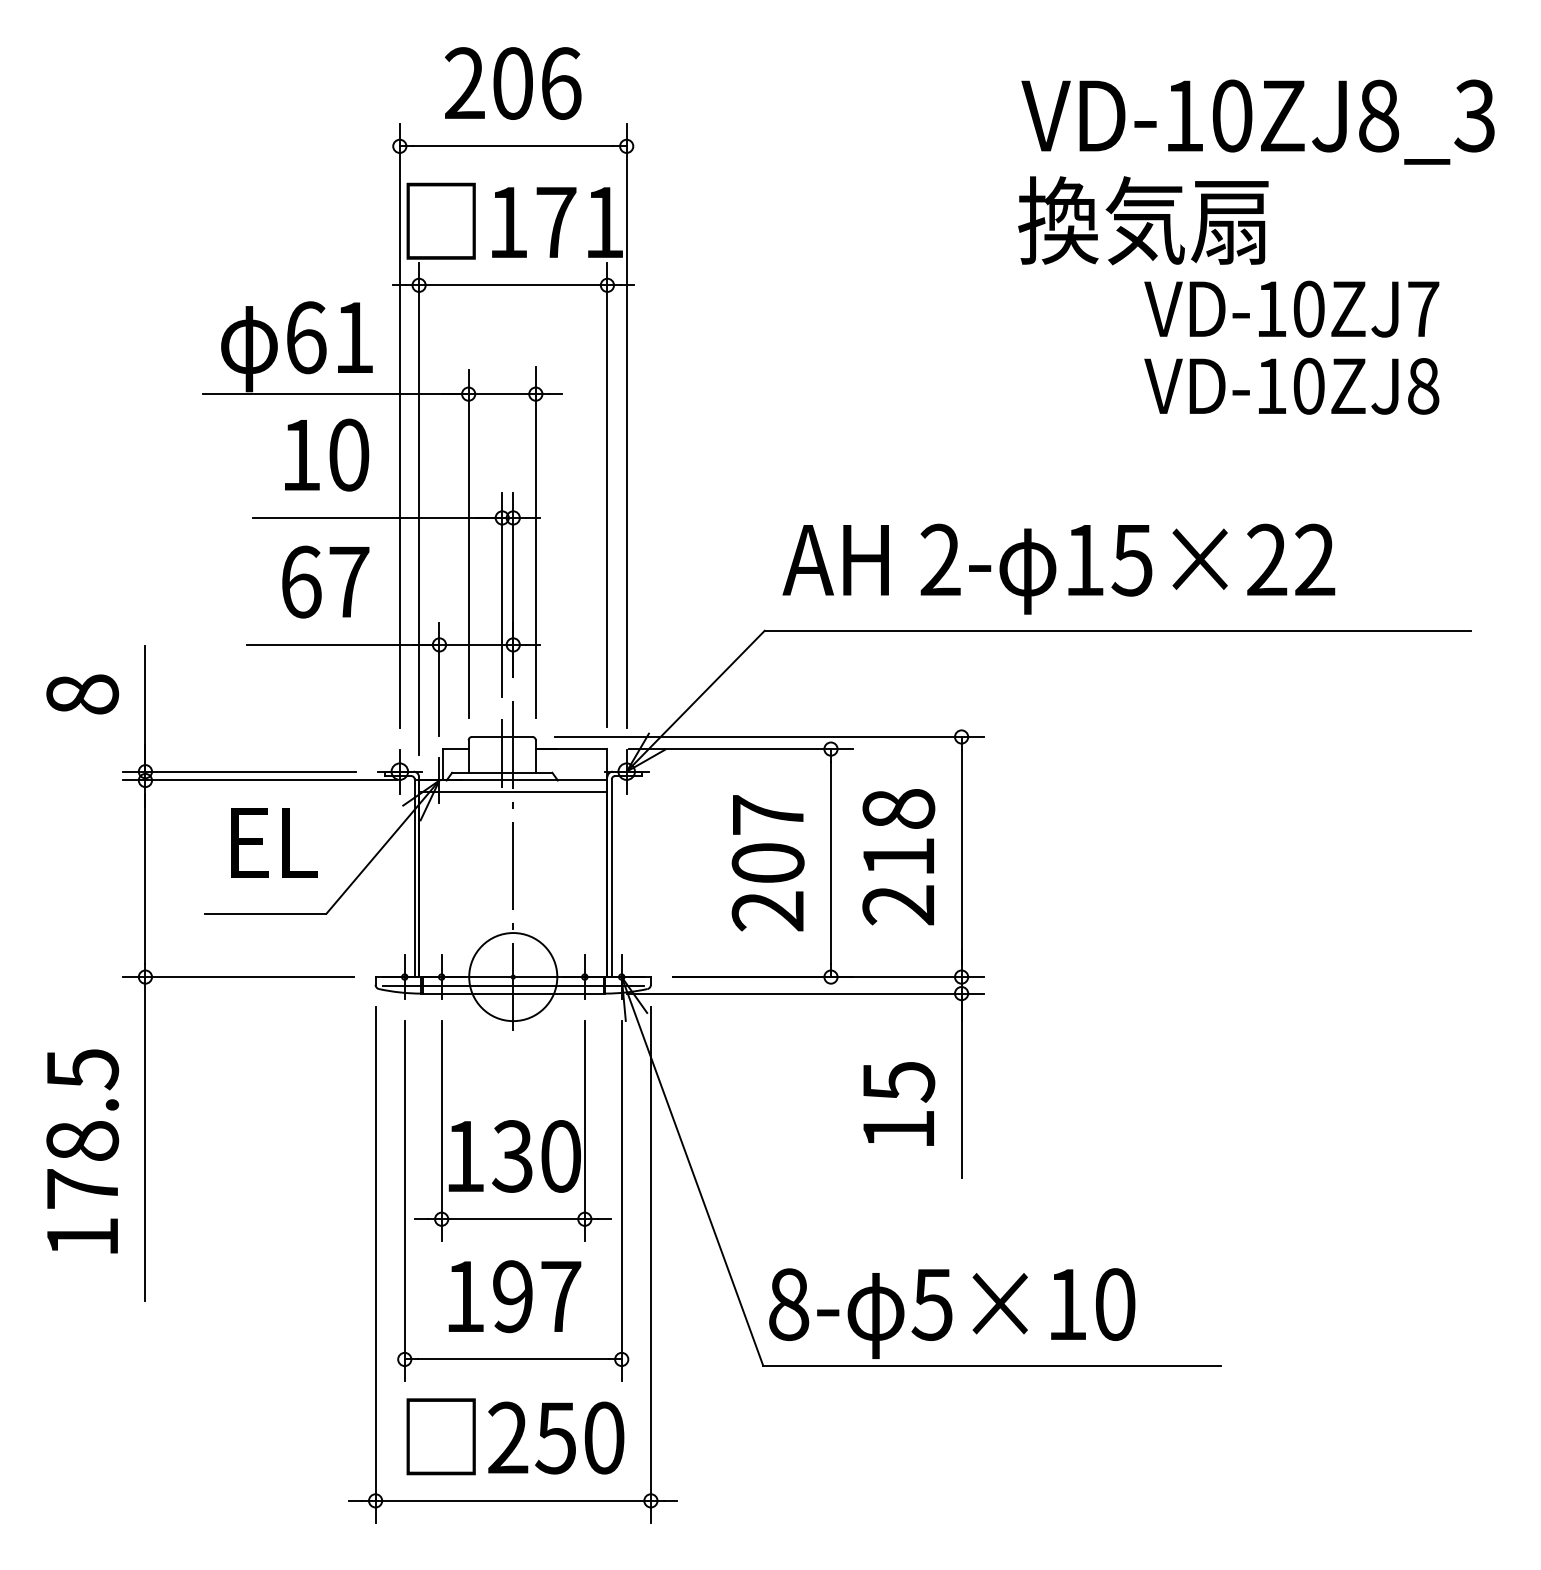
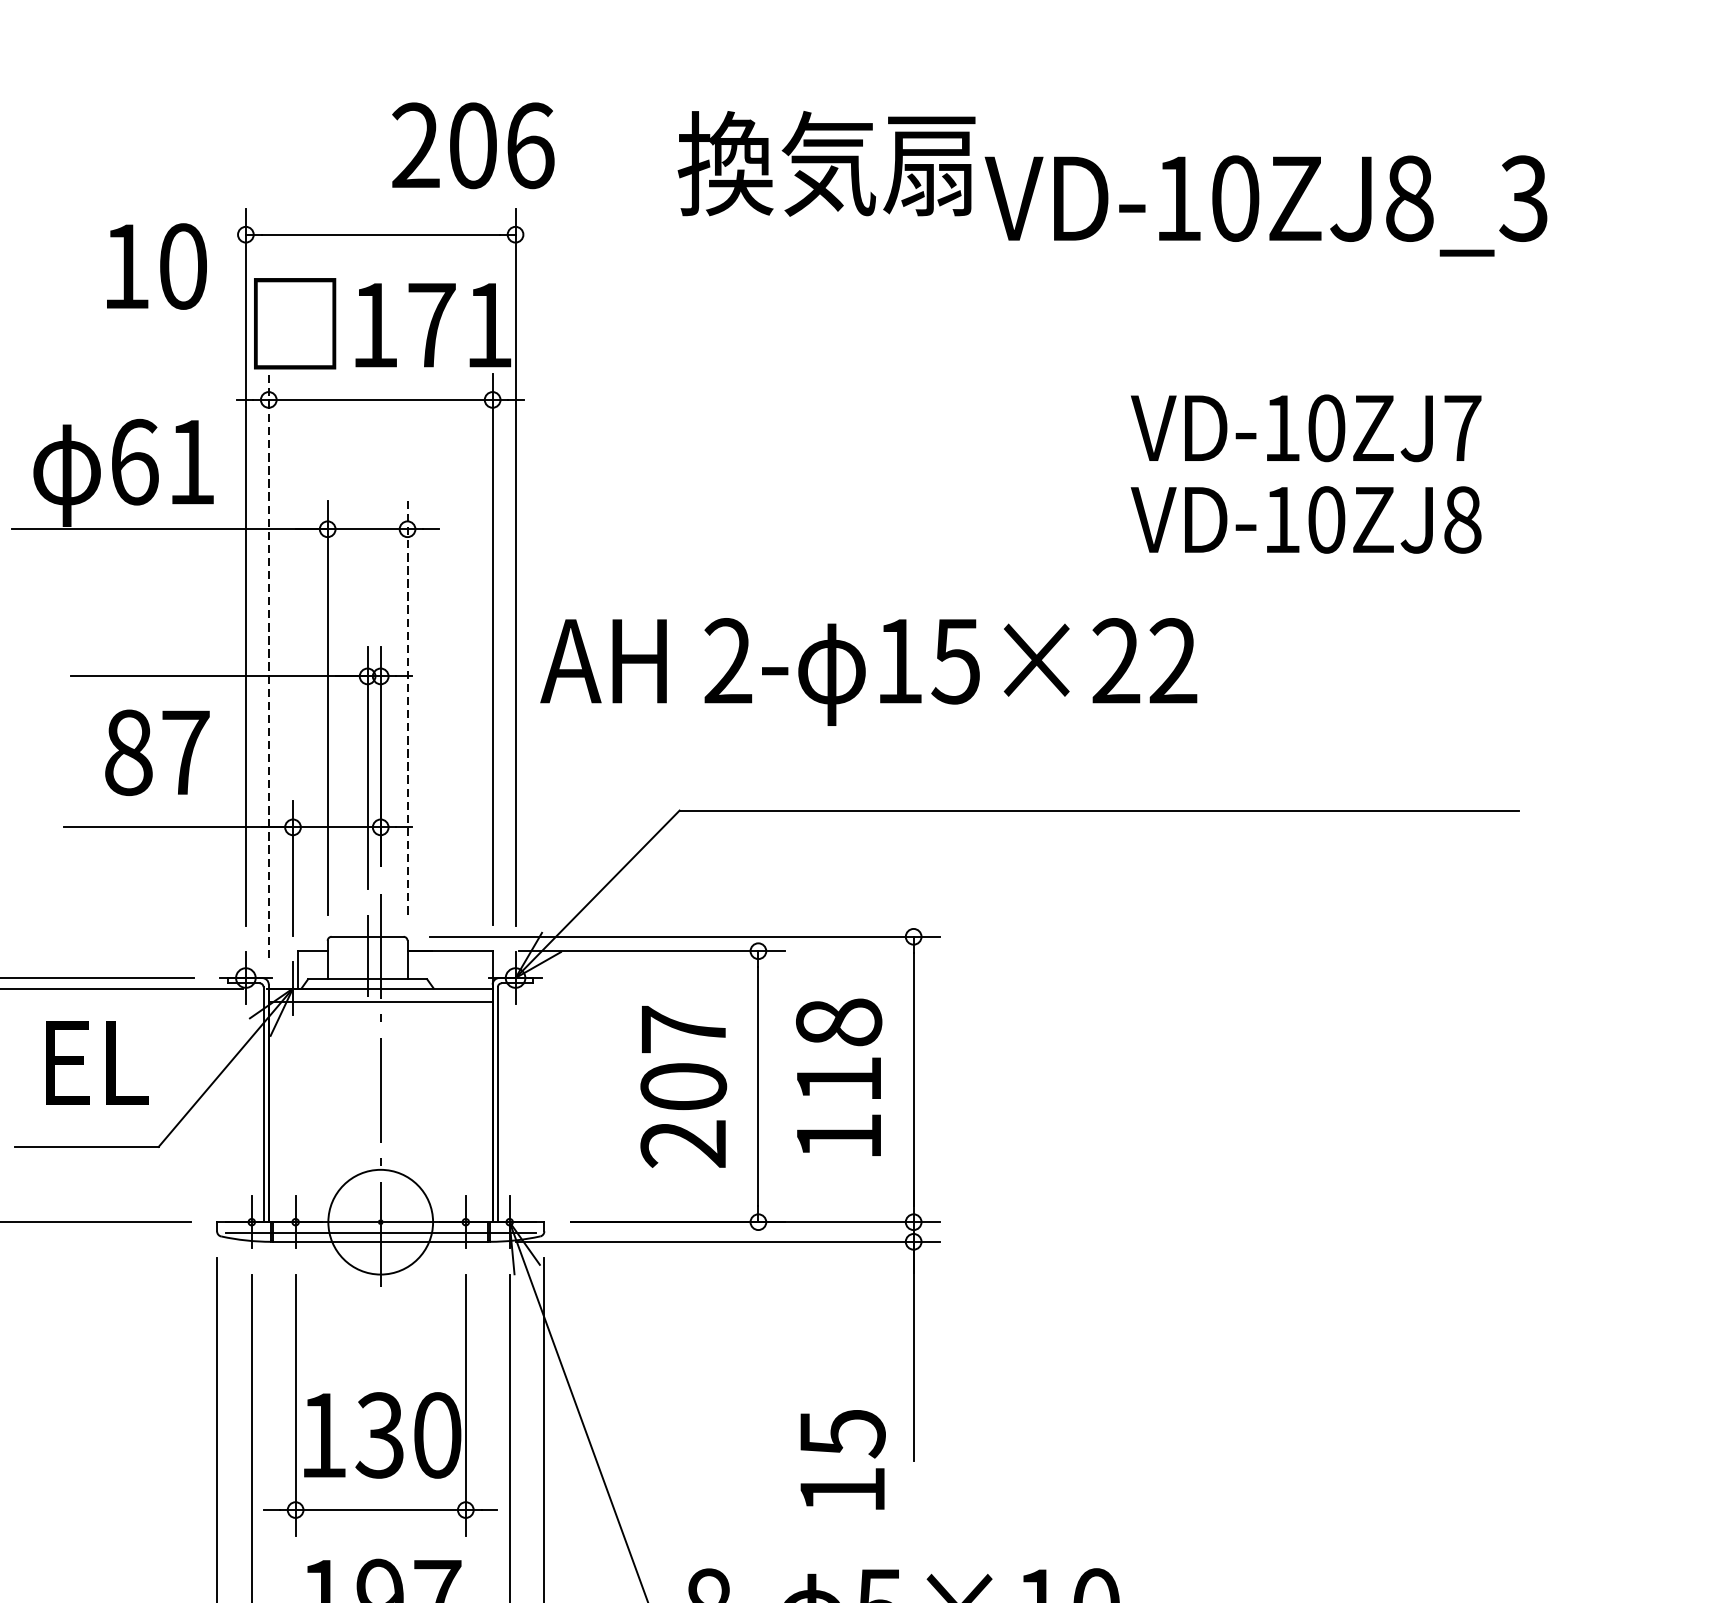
text: (513, 83) -> (473, 145), moved
text: (1143, 220) -> (826, 163), moved
text: (327, 454) -> (157, 265), moved
line: (419, 509) -> (269, 666), solid -> dashed
line: (535, 542) -> (407, 705), solid -> dashed
text: (1058, 568) -> (868, 671), moved
text: (301, 581) -> (129, 751), 67 -> 87
text: (897, 905) -> (837, 1137), 218 -> 118
text: (899, 1103) -> (843, 1459), moved

